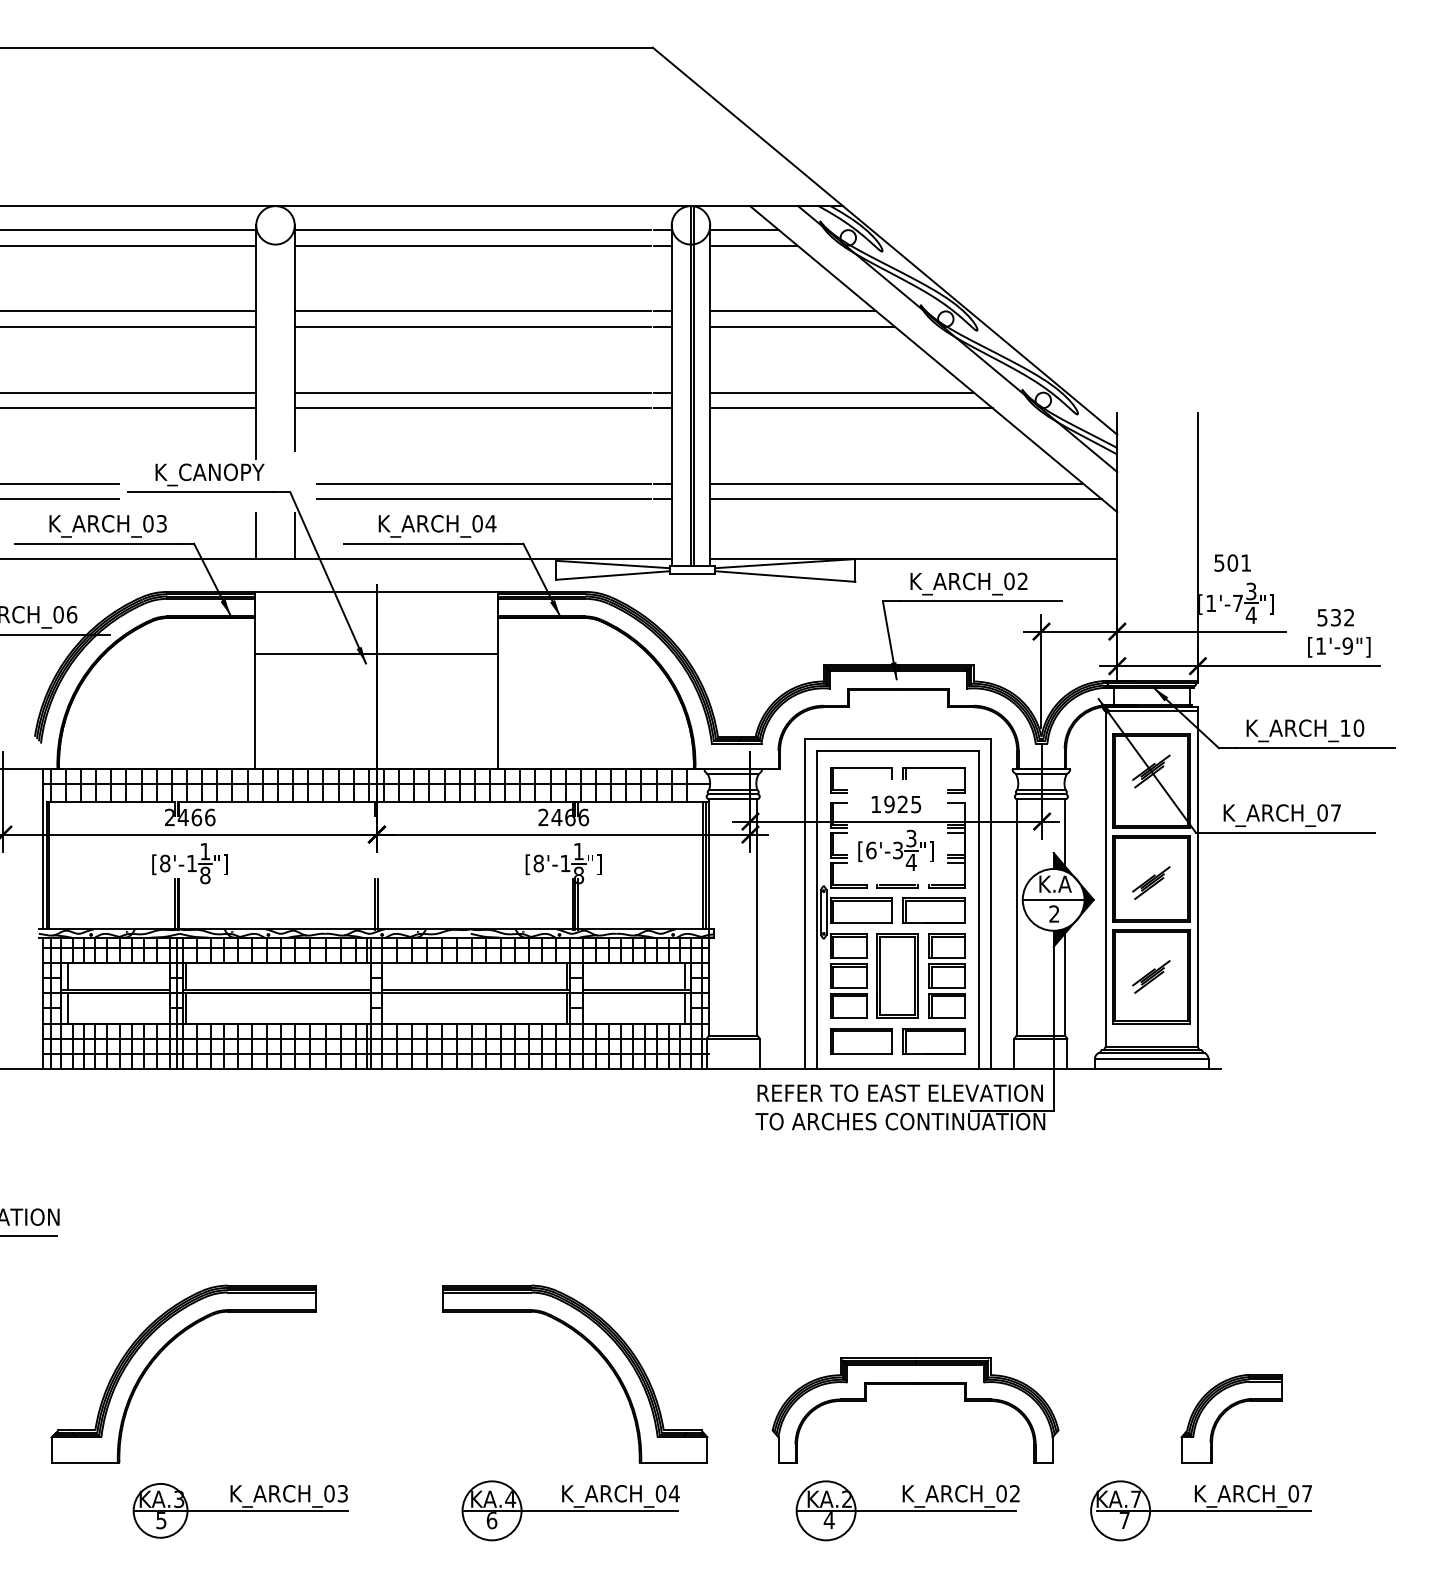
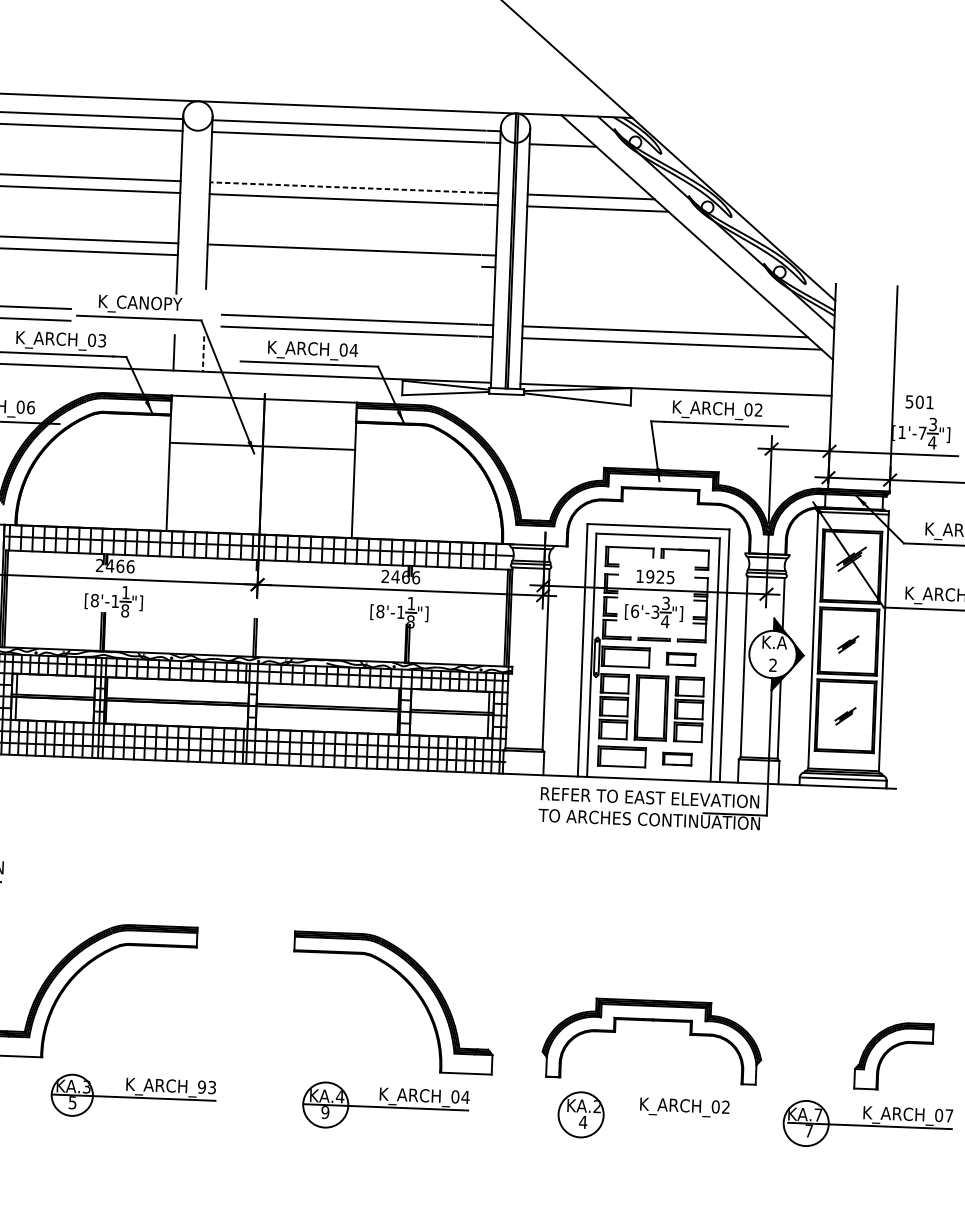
line: (744, 230) -> (556, 133), removed
line: (472, 311) -> (346, 187), solid -> dashed
line: (841, 392) -> (625, 260), removed
line: (472, 408) -> (343, 261), removed
line: (851, 408) -> (632, 272), removed
line: (294, 536) -> (203, 354), solid -> dashed
part: (1151, 882) -> (848, 644), size x0.7
line: (1053, 899) -> (772, 654), removed
part: (933, 910) -> (680, 659), size x0.6
part: (1151, 976) -> (845, 715), size x0.7
part: (933, 1041) -> (676, 759), size x0.6
text: (329, 1493) -> (201, 1087), K_ARCH_03 -> K_ARCH_93
line: (906, 1510) -> (642, 1116), removed
text: (491, 1520) -> (325, 1112), 6 -> 9

